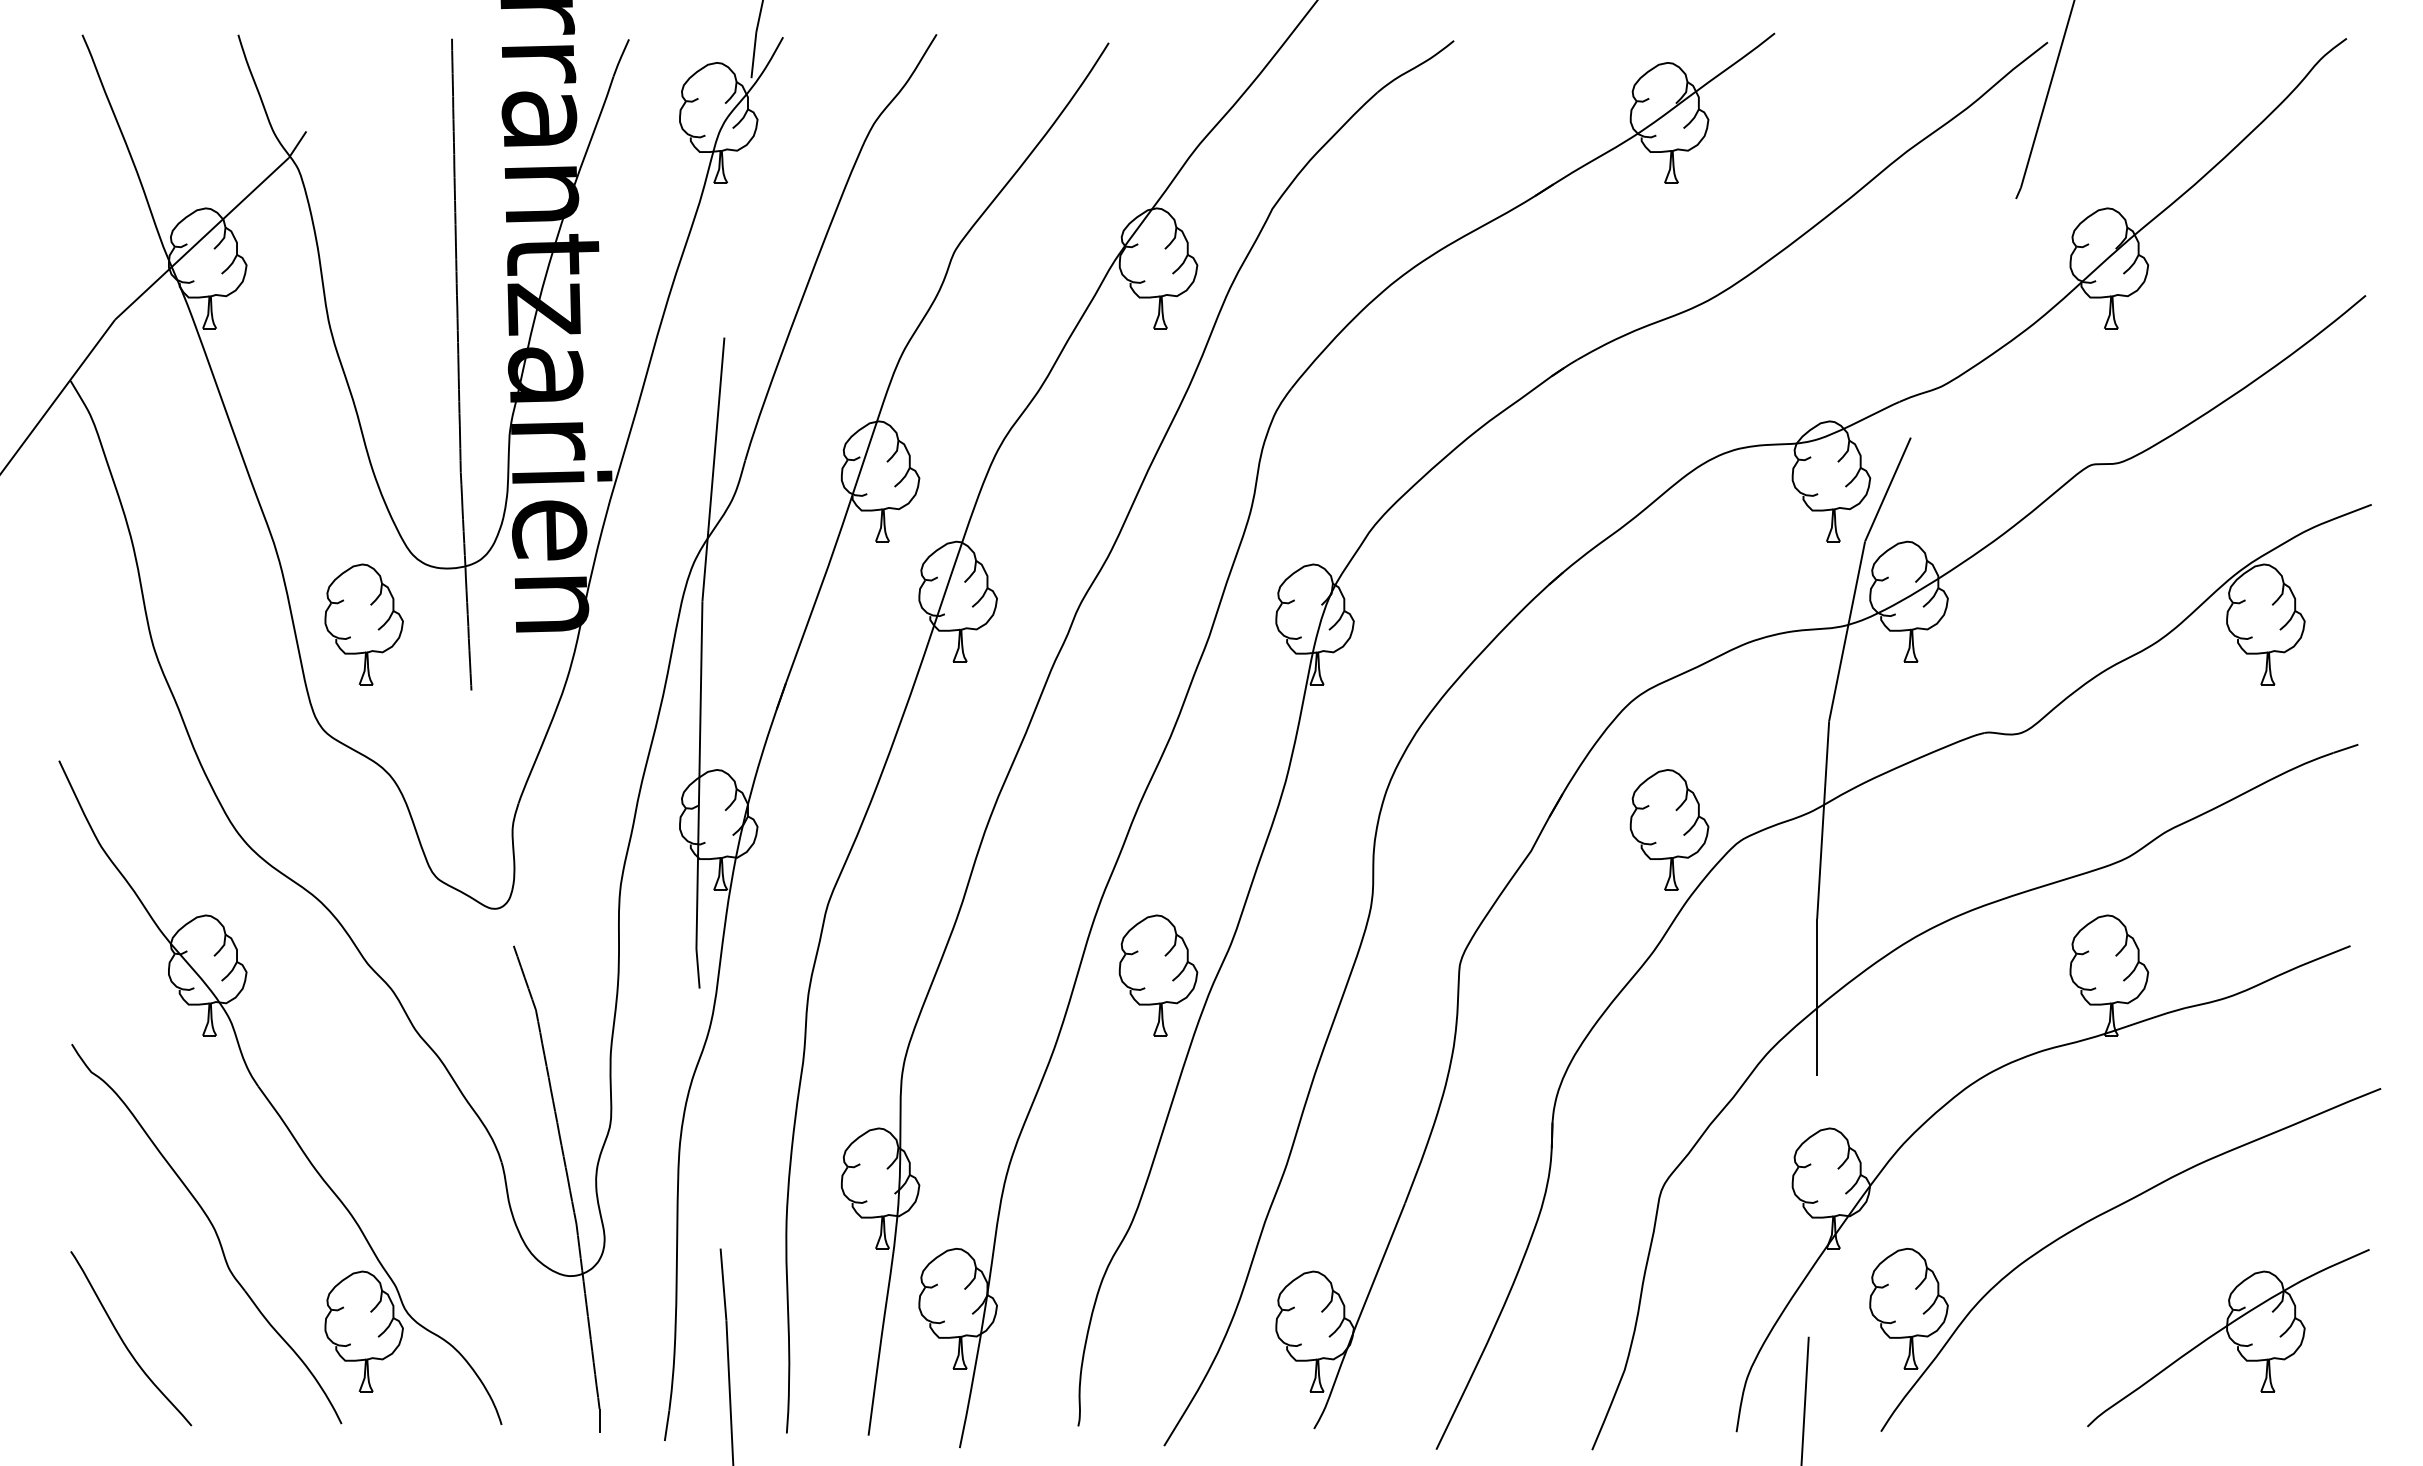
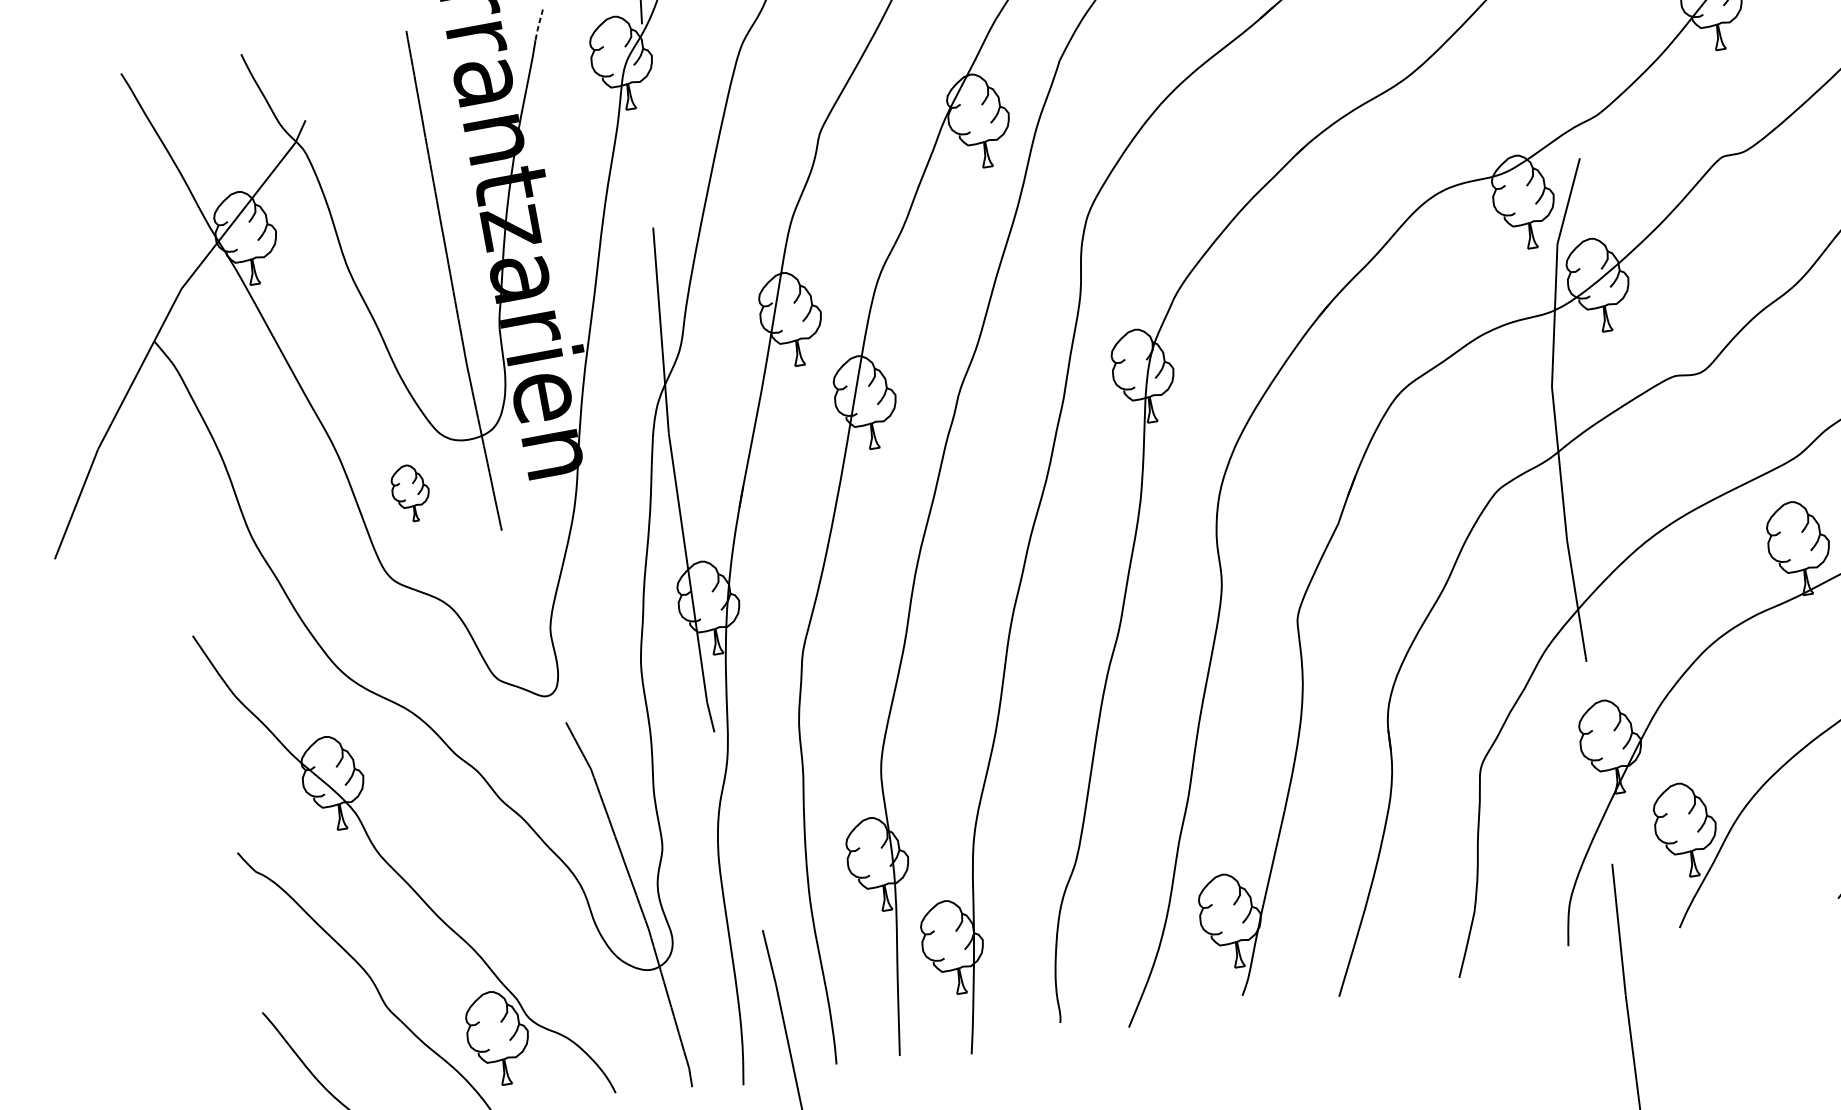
line: (620, 58) -> (538, 25), solid -> dashed
part: (363, 624) -> (410, 493), size x0.6
part: (1669, 829) -> (1442, 490), removed
part: (1158, 975) -> (1066, 665), removed

